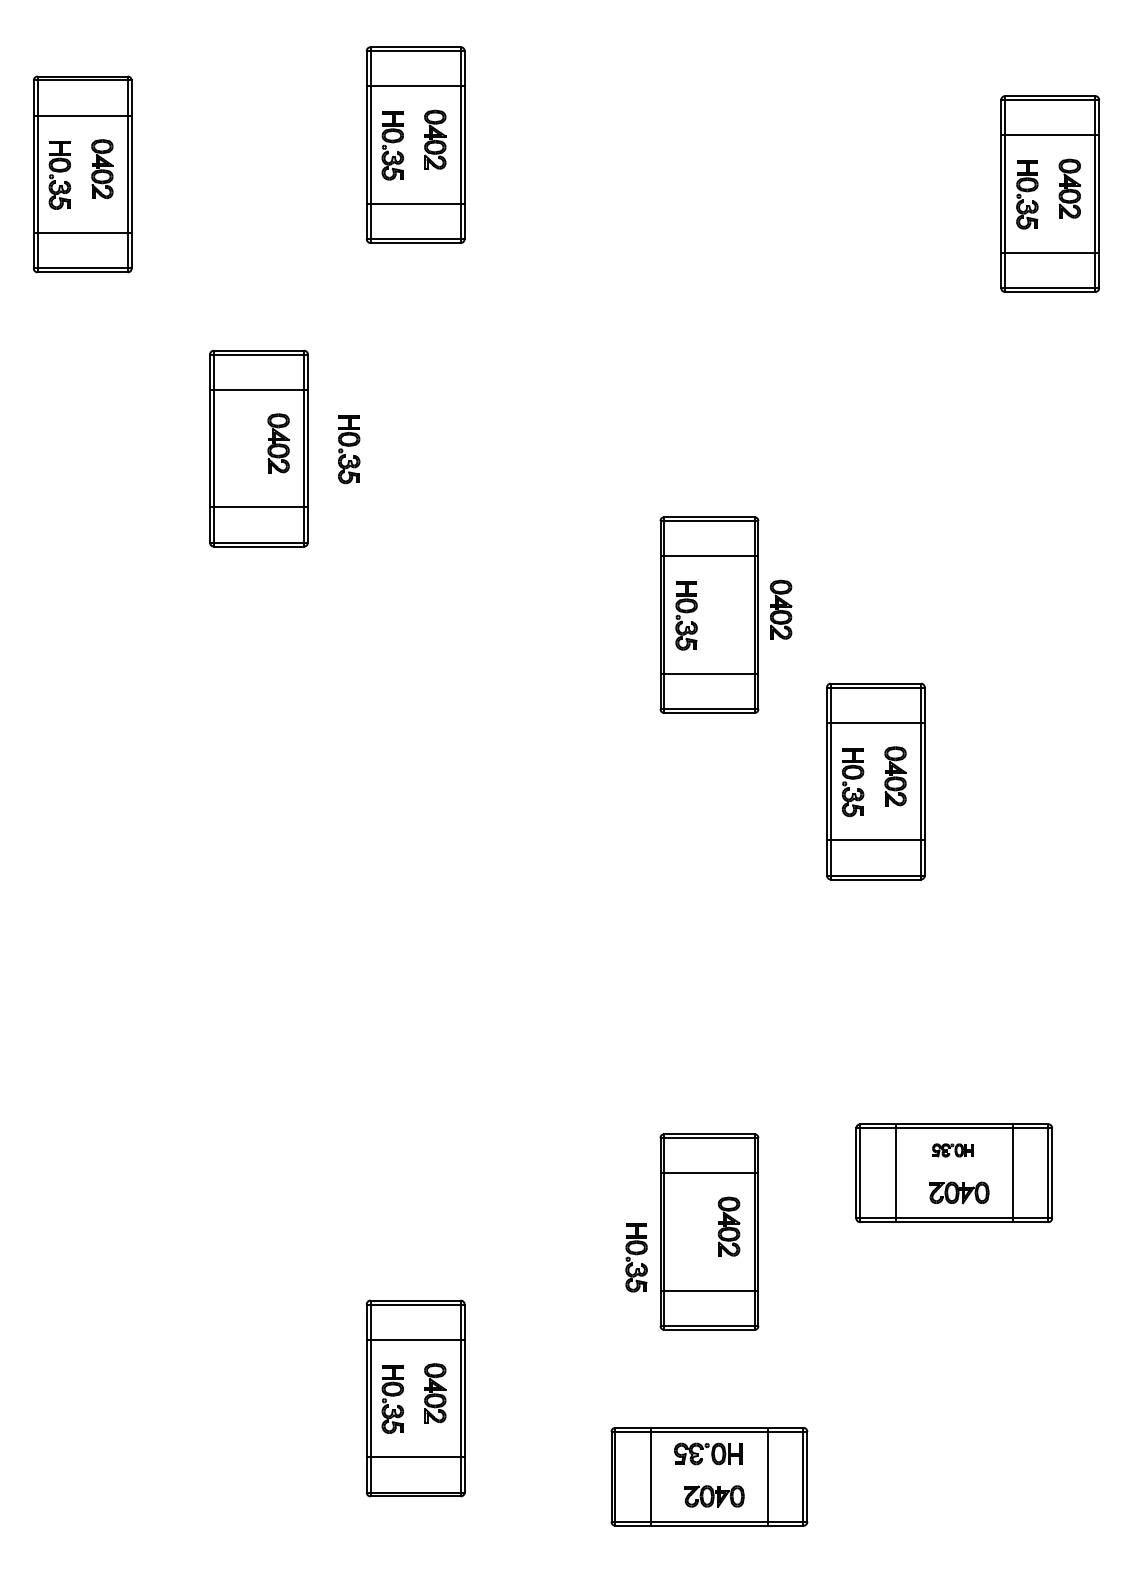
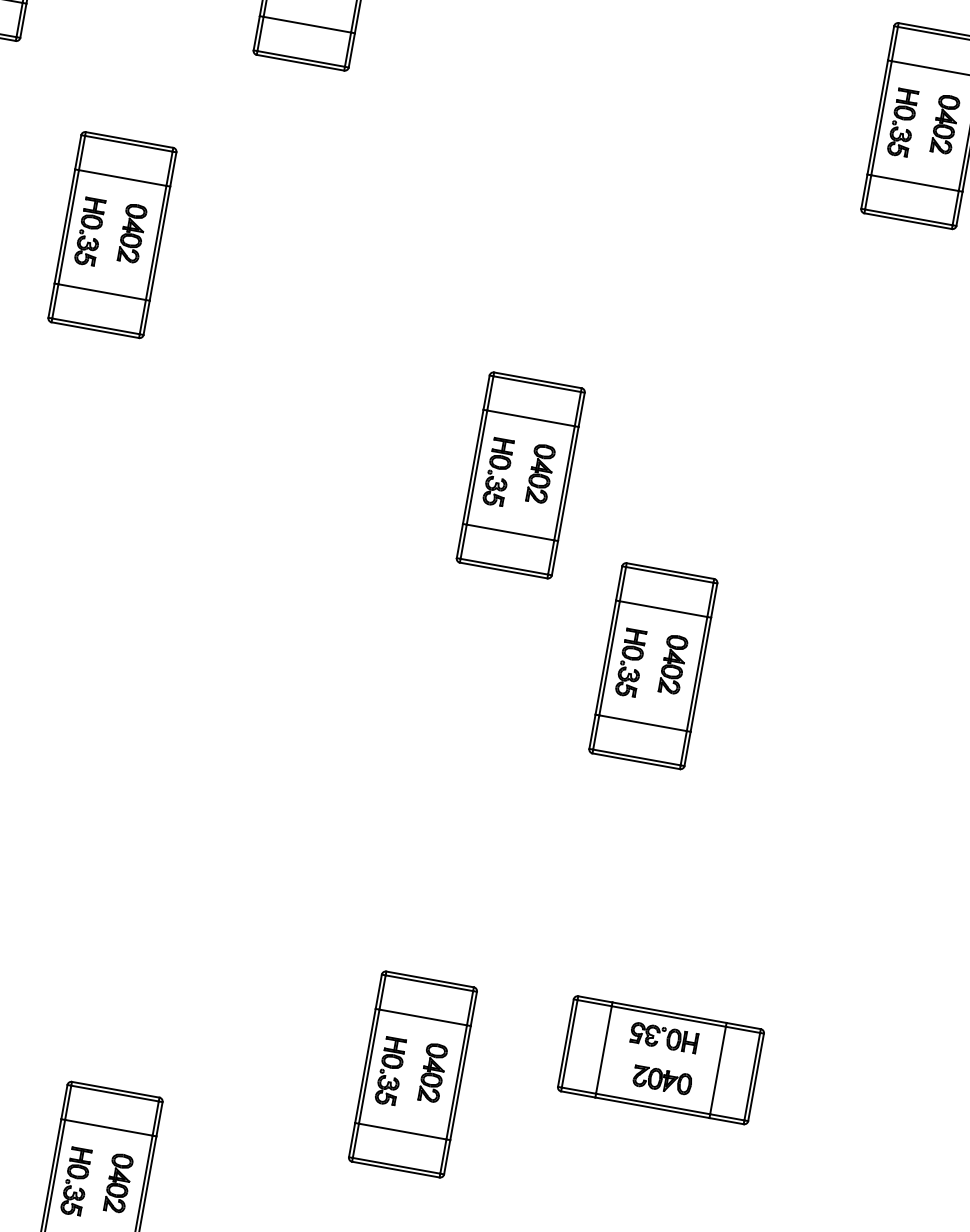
part: (349, 449) -> (90, 231), moved
part: (781, 609) -> (541, 473), moved
part: (952, 1150) -> (663, 1037), size x1.67
part: (636, 1257) -> (390, 1070), moved

